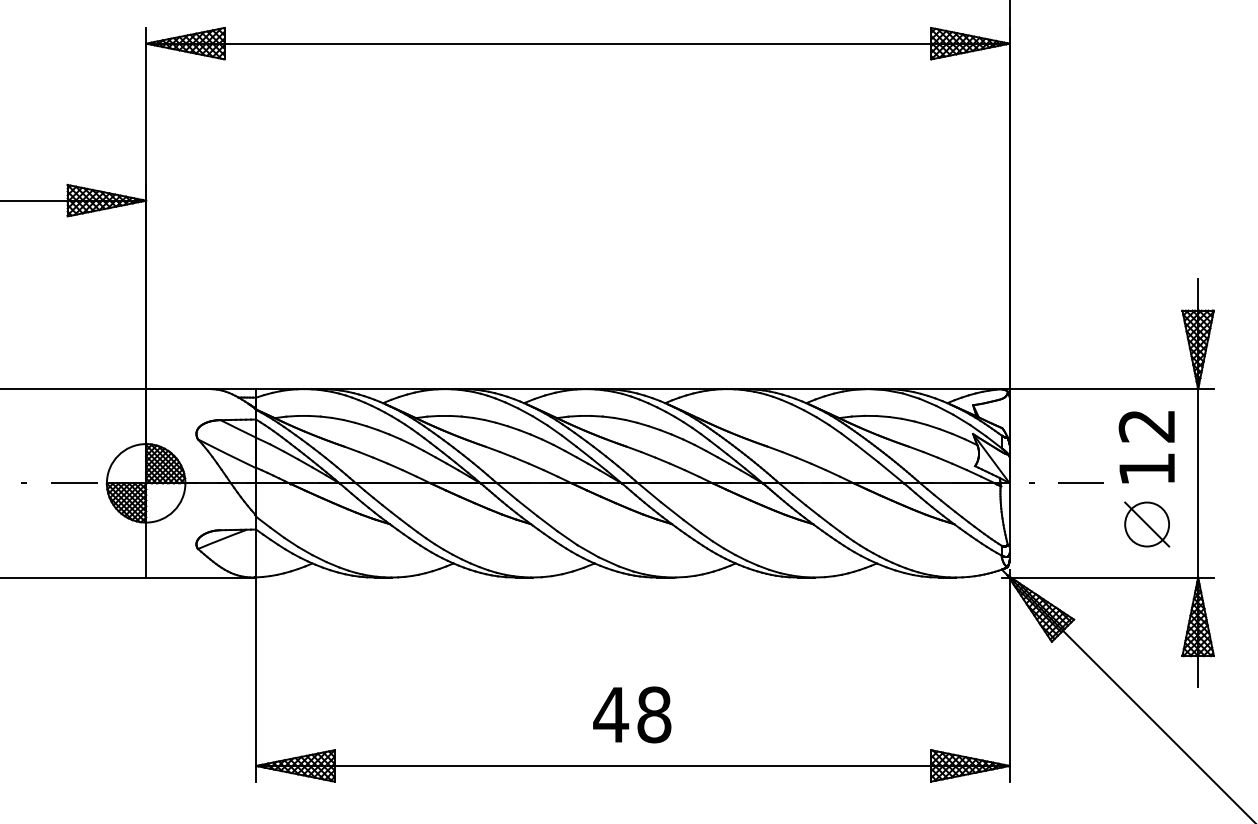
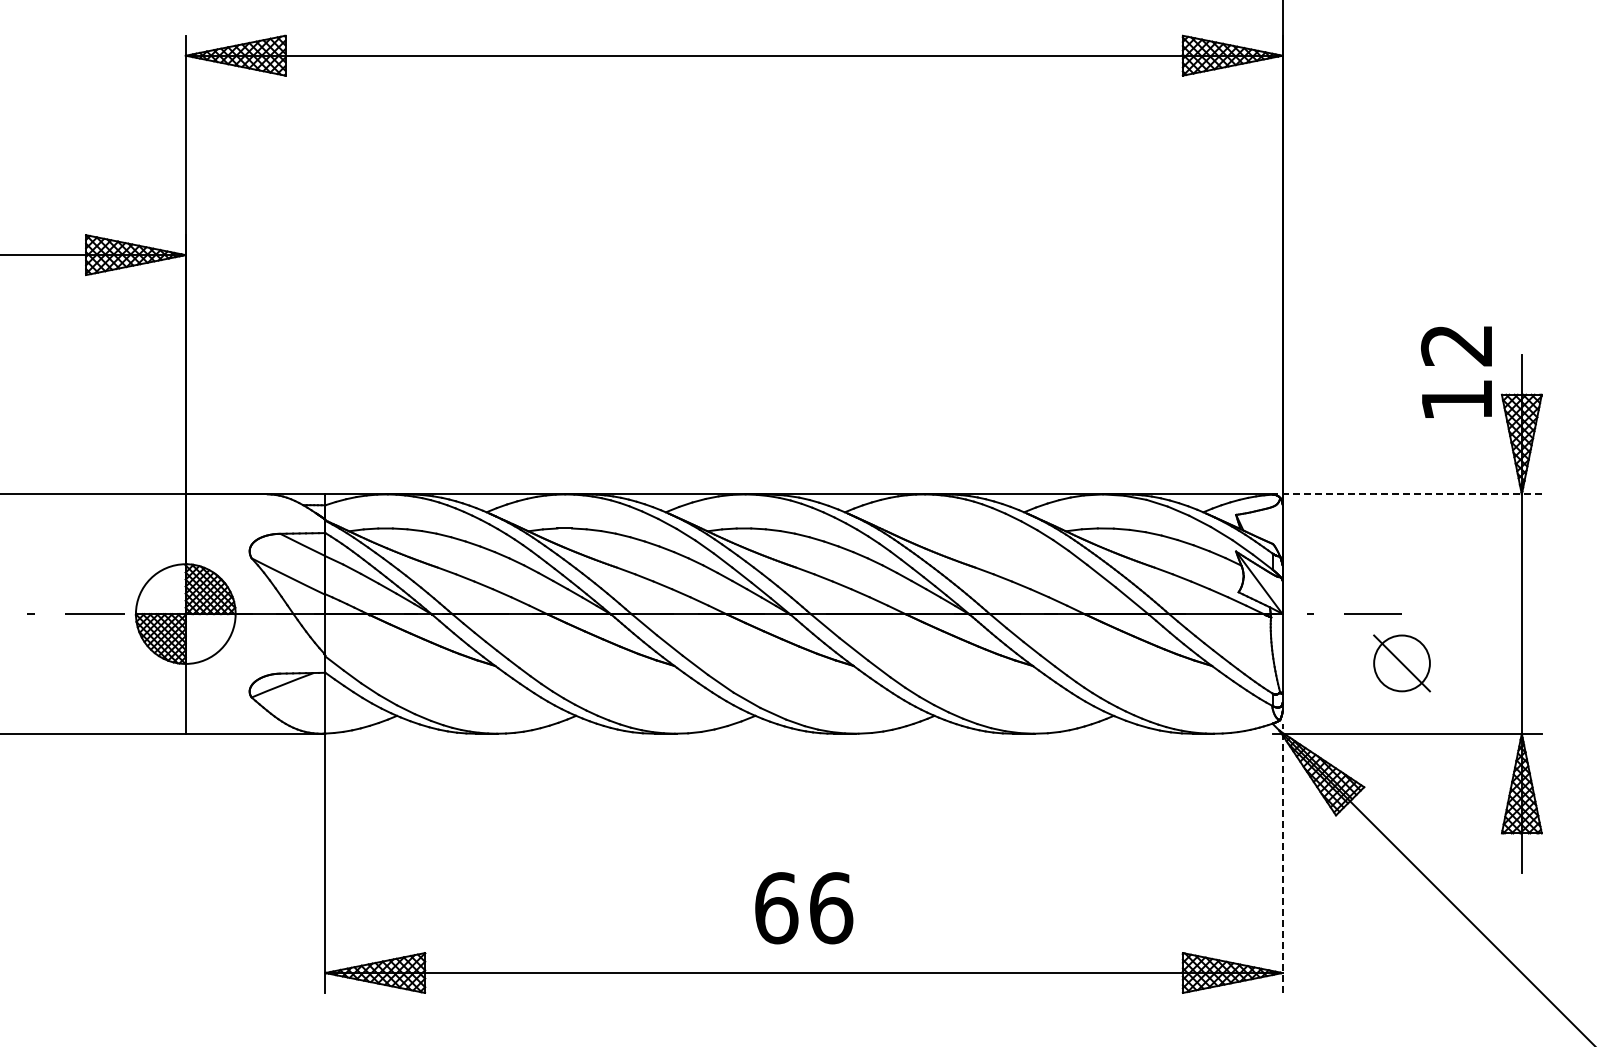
line: (1108, 389) -> (1407, 494), solid -> dashed
text: (1146, 446) -> (1456, 371), moved
part: (1146, 524) -> (1401, 663), moved
line: (1009, 675) -> (1282, 858), solid -> dashed
text: (632, 715) -> (803, 908), 48 -> 66

